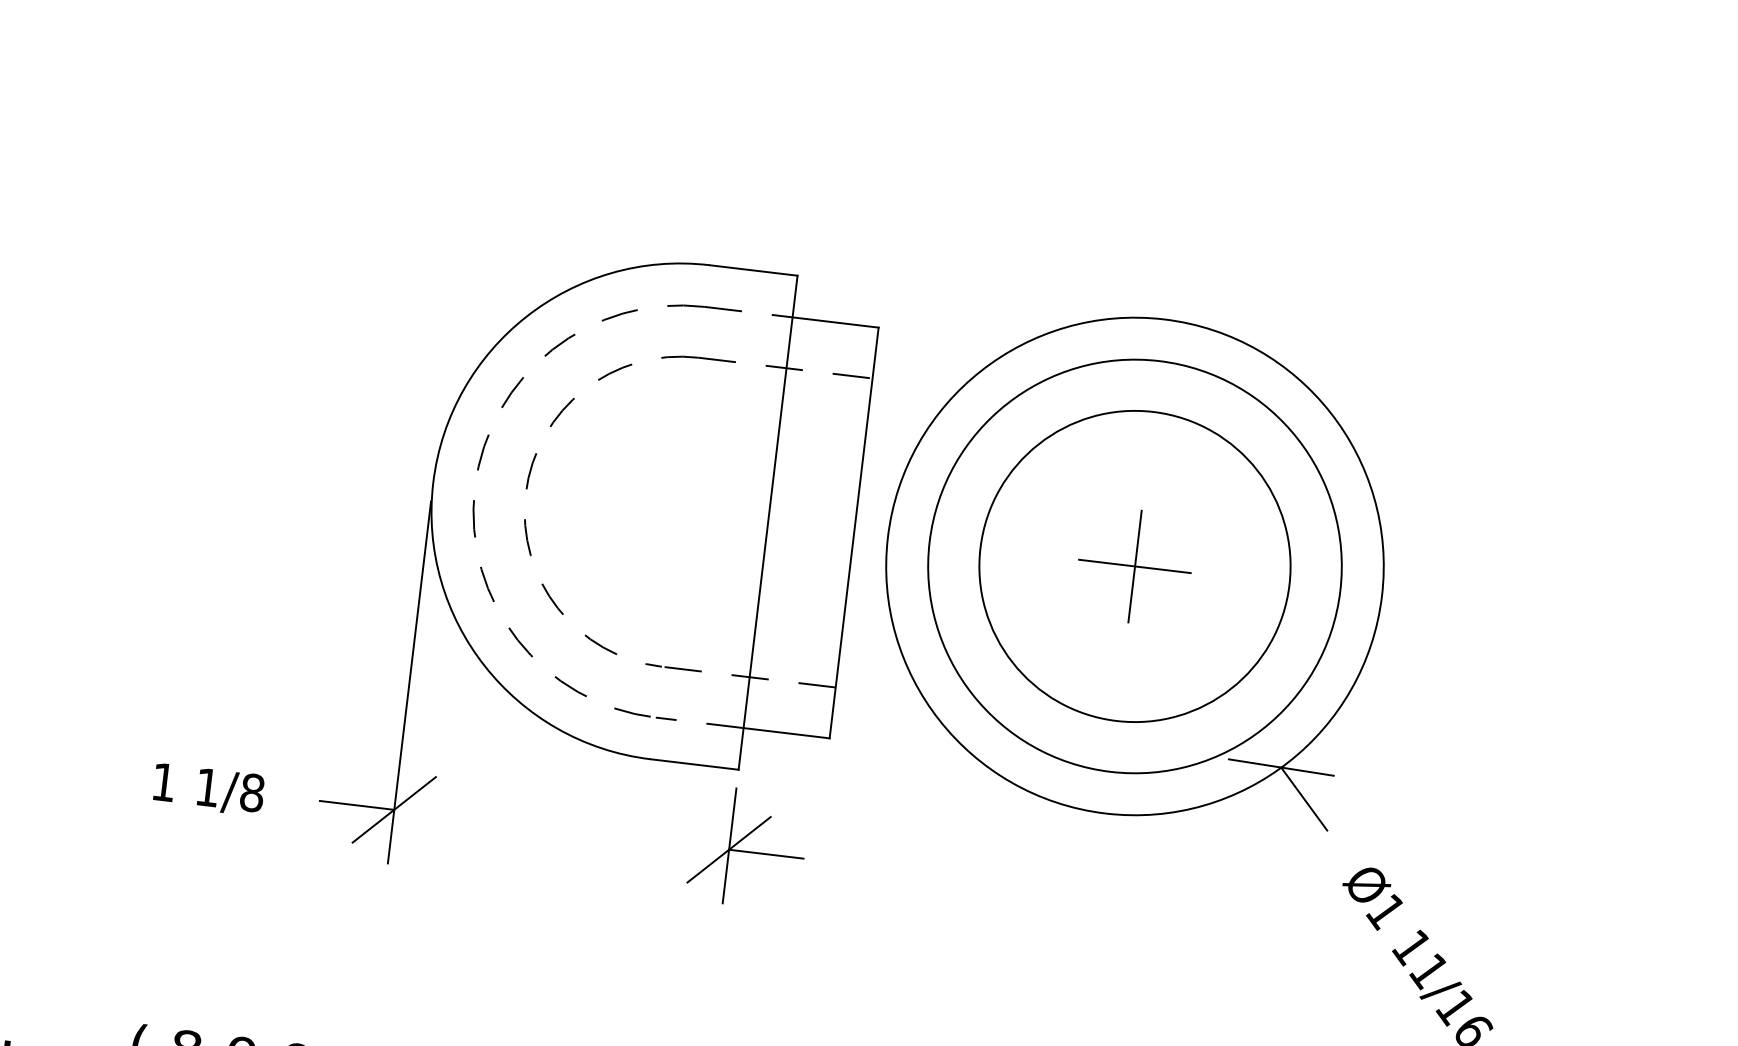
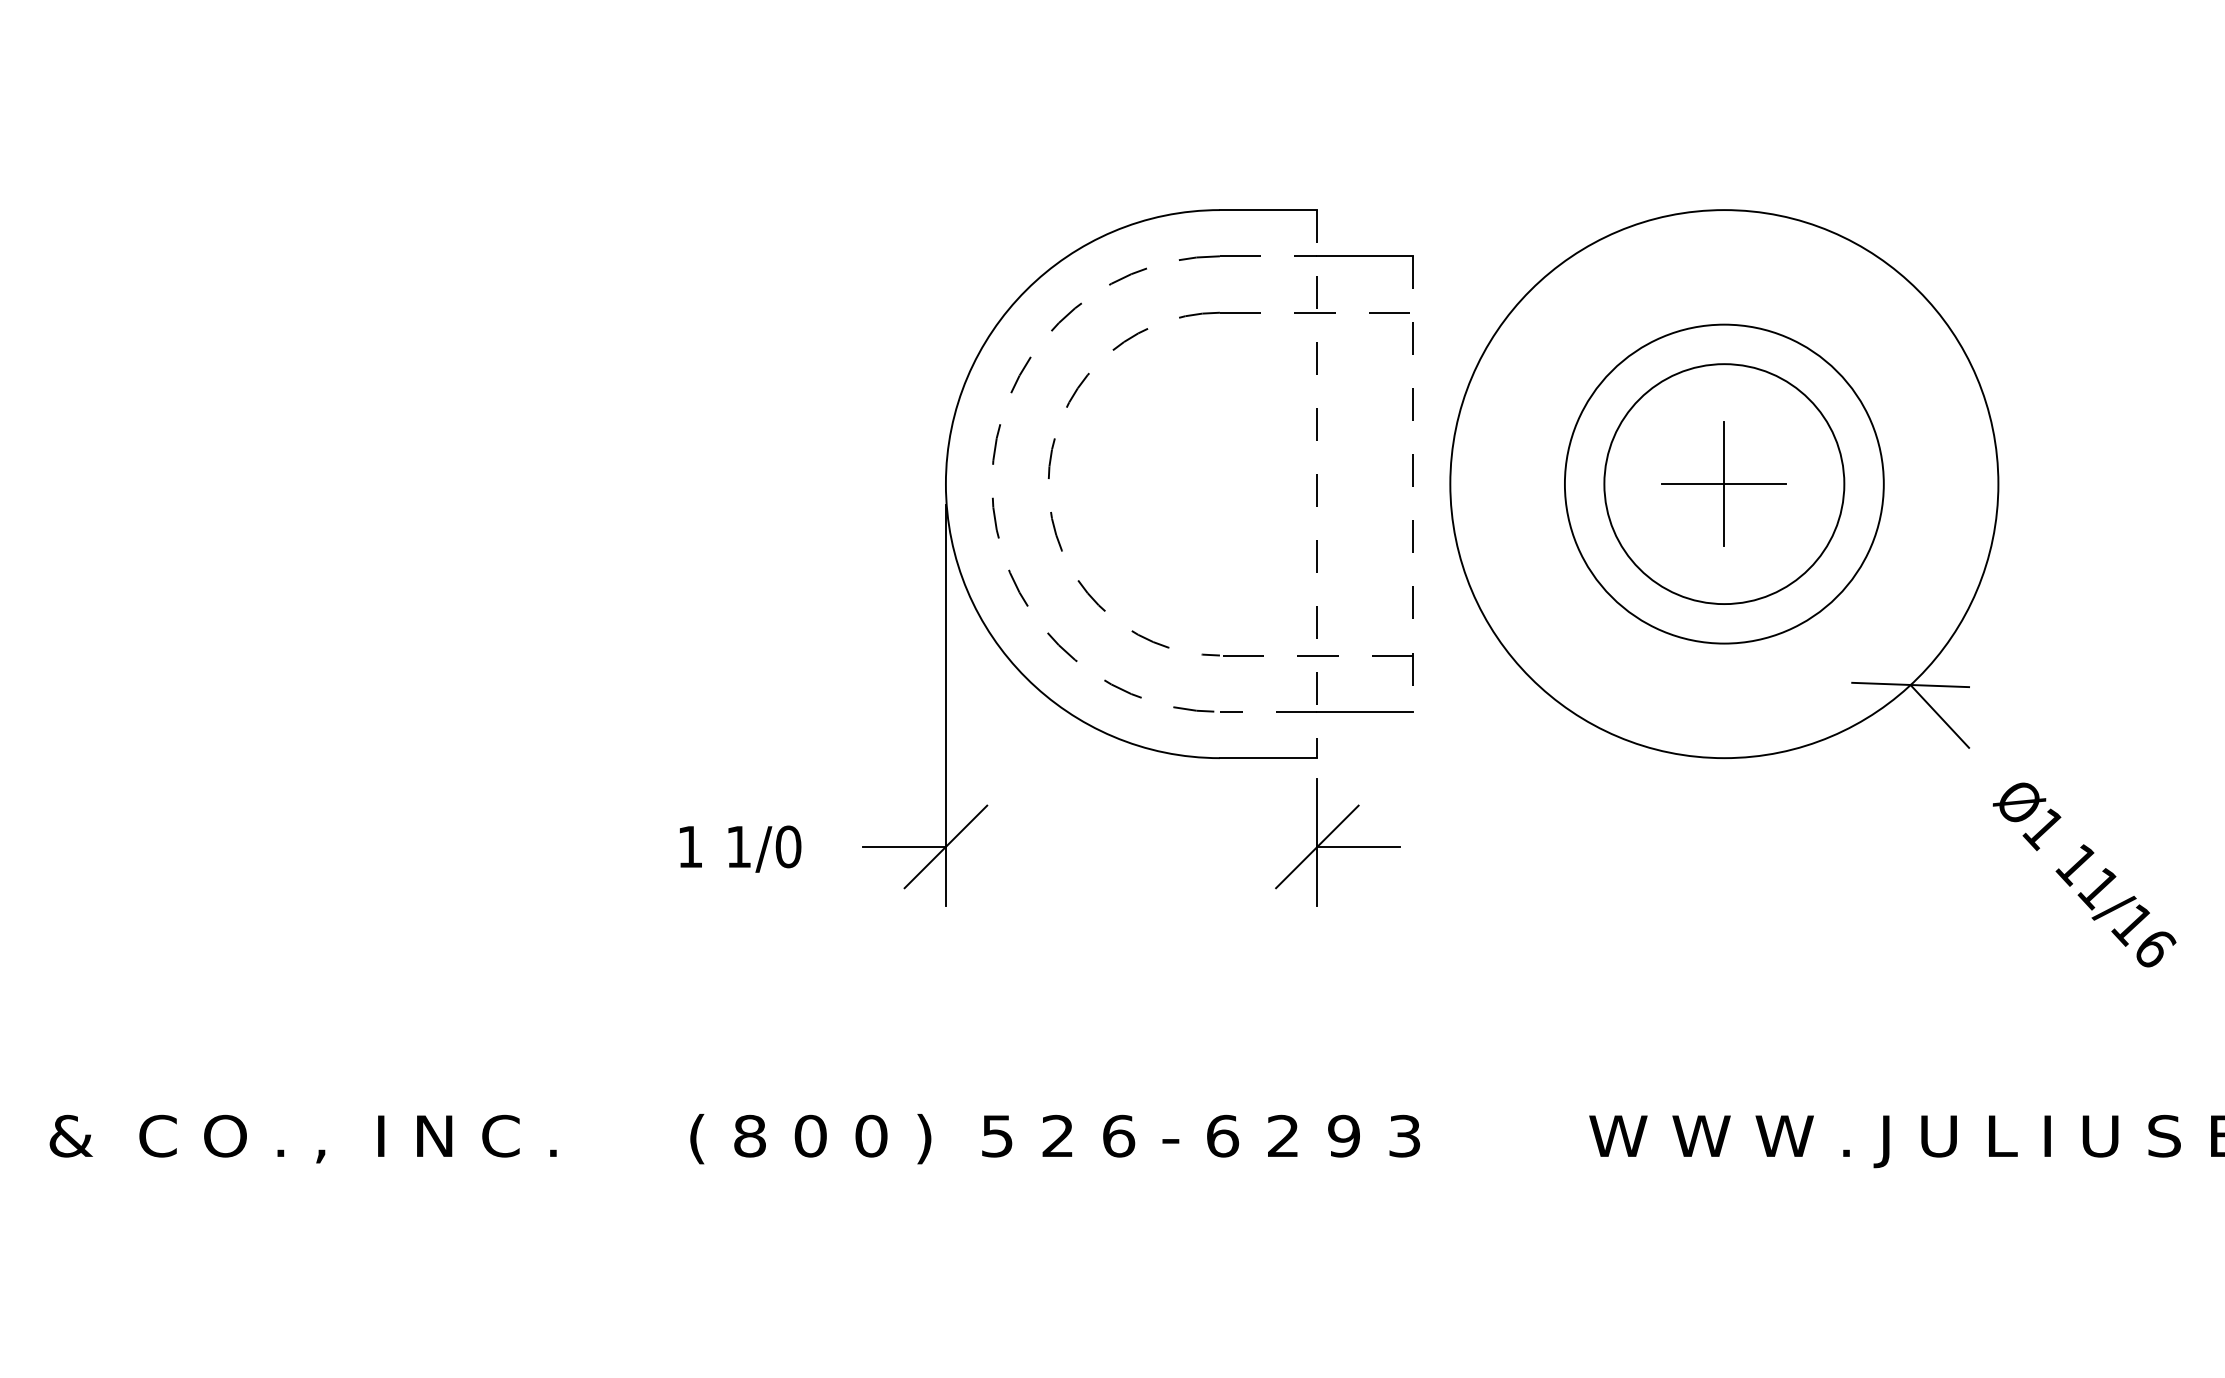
line: (768, 523) -> (1317, 484), solid -> dashed
line: (853, 533) -> (1412, 484), solid -> dashed
circle: (1134, 565) -> (1723, 483), size x0.7
circle: (1135, 565) -> (1724, 483), size x0.7
text: (252, 792) -> (788, 846), 1/8 -> 1/0

